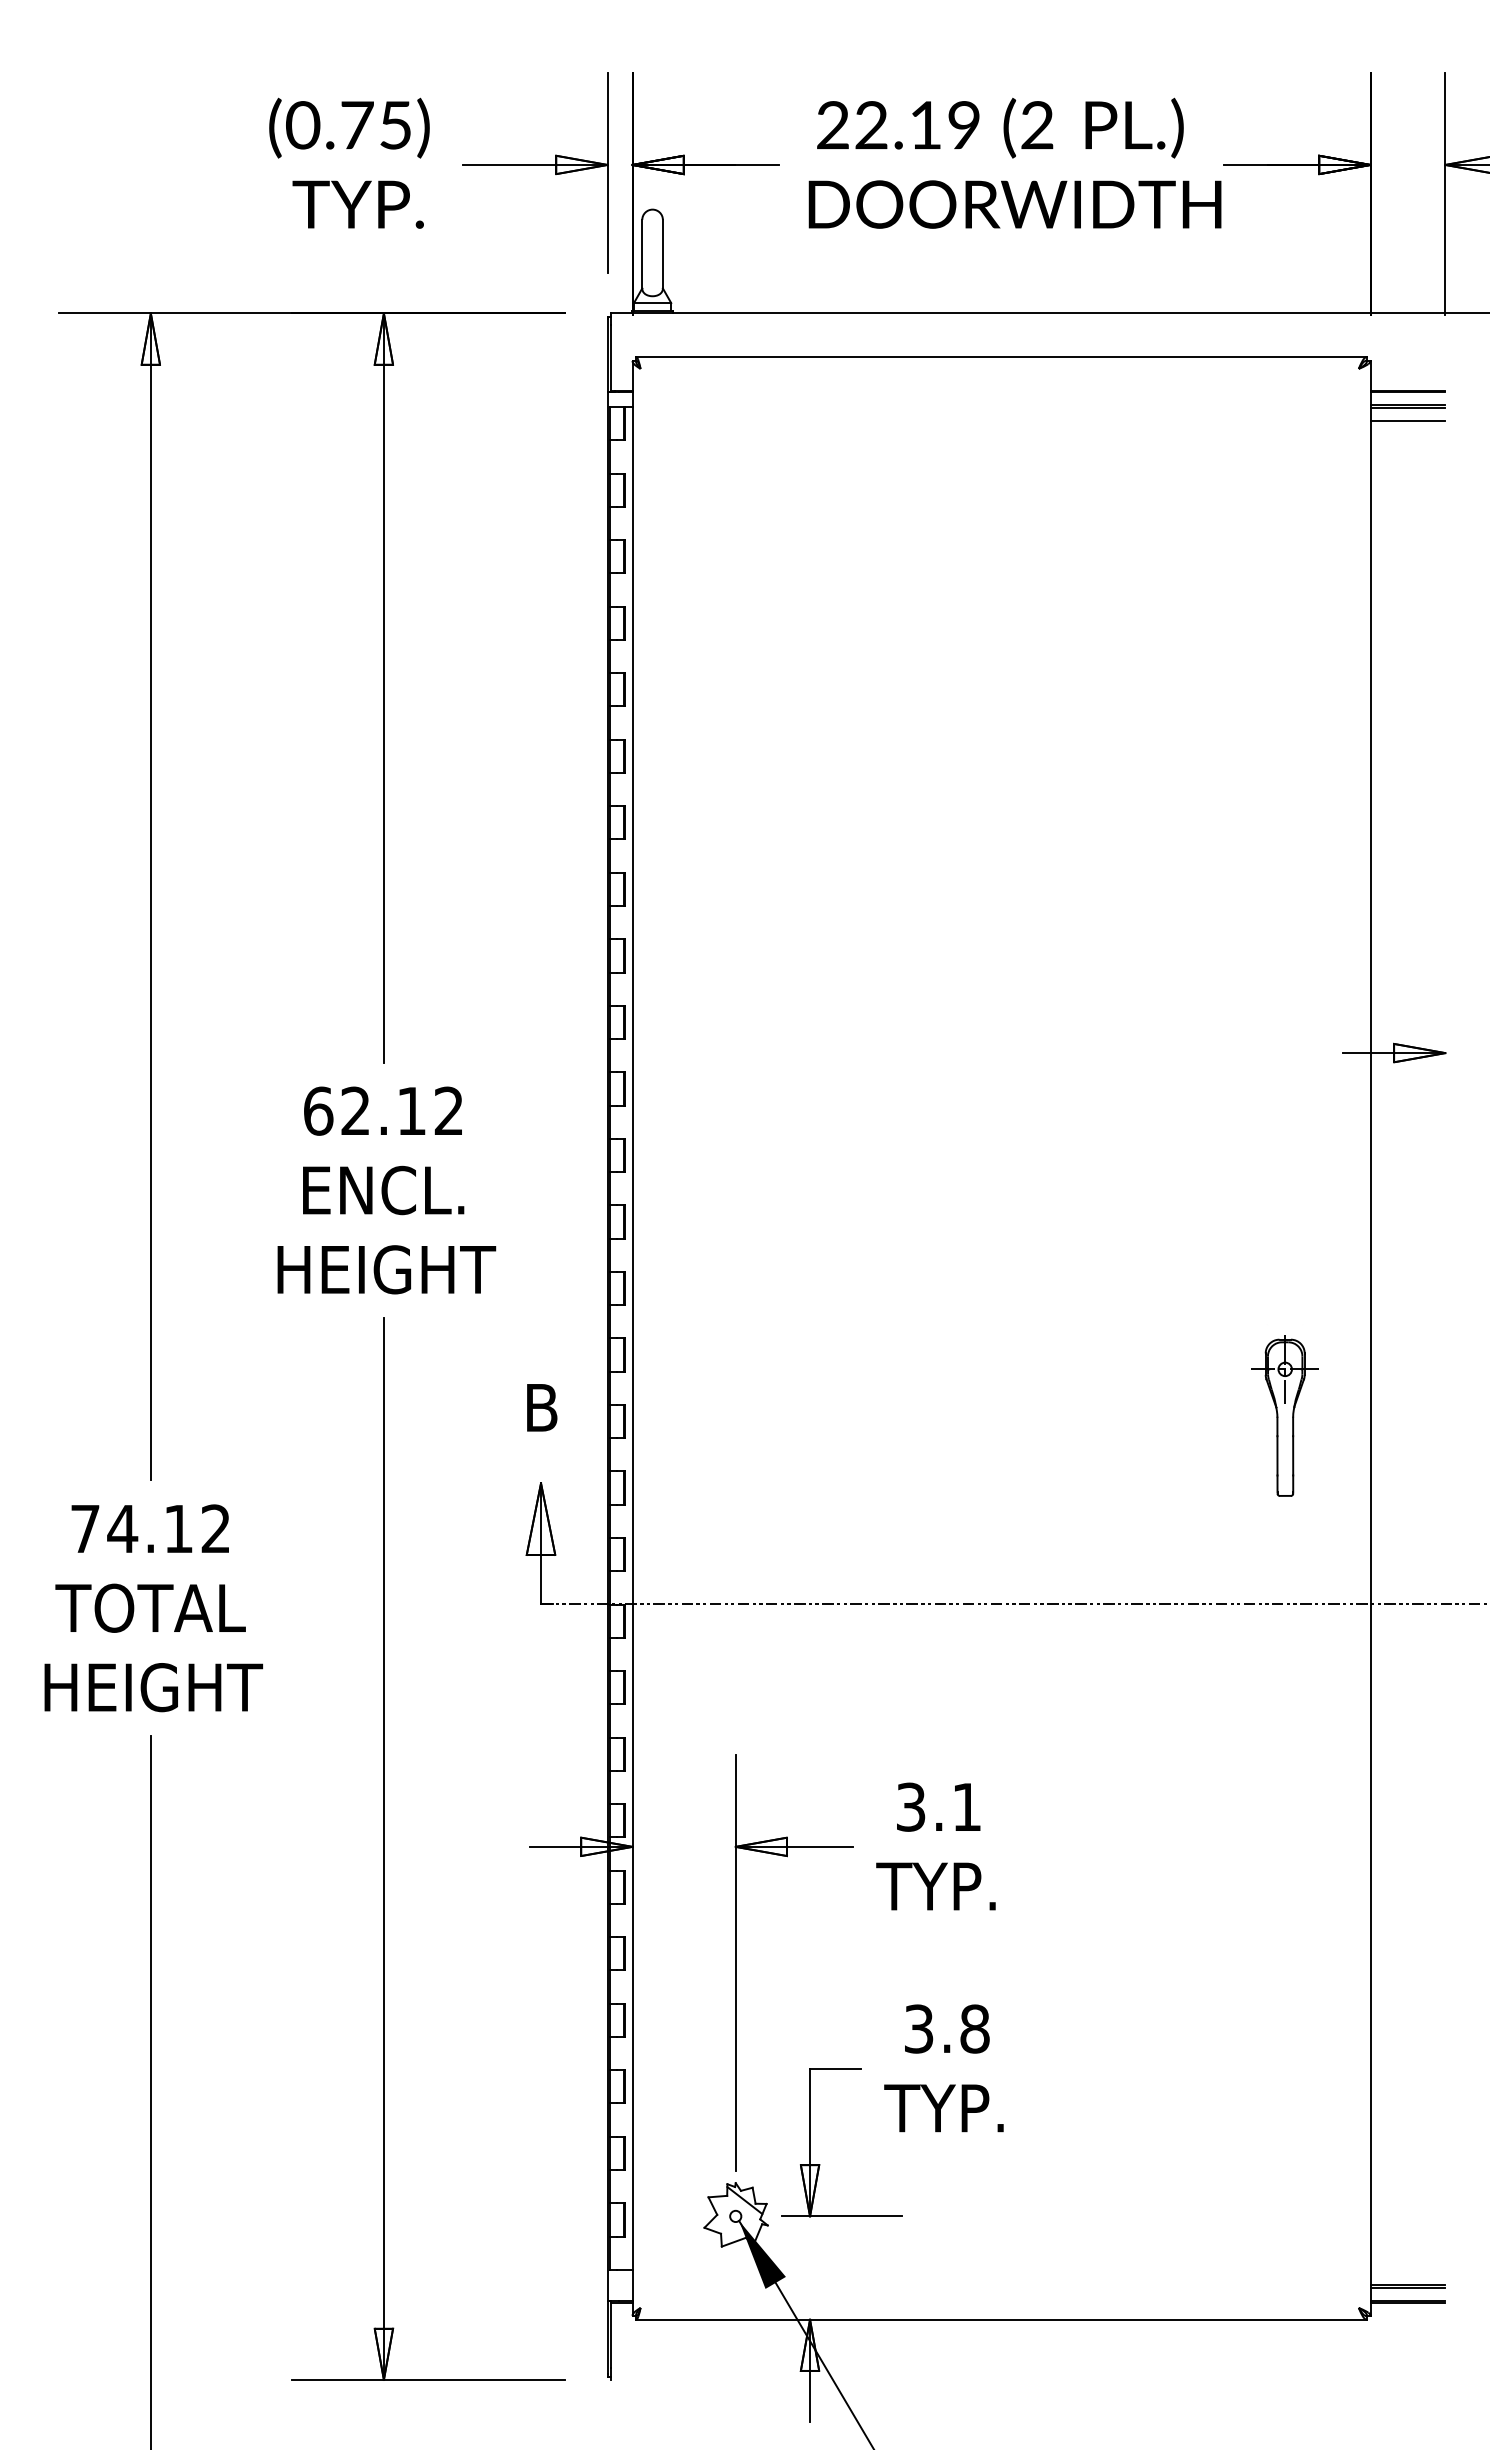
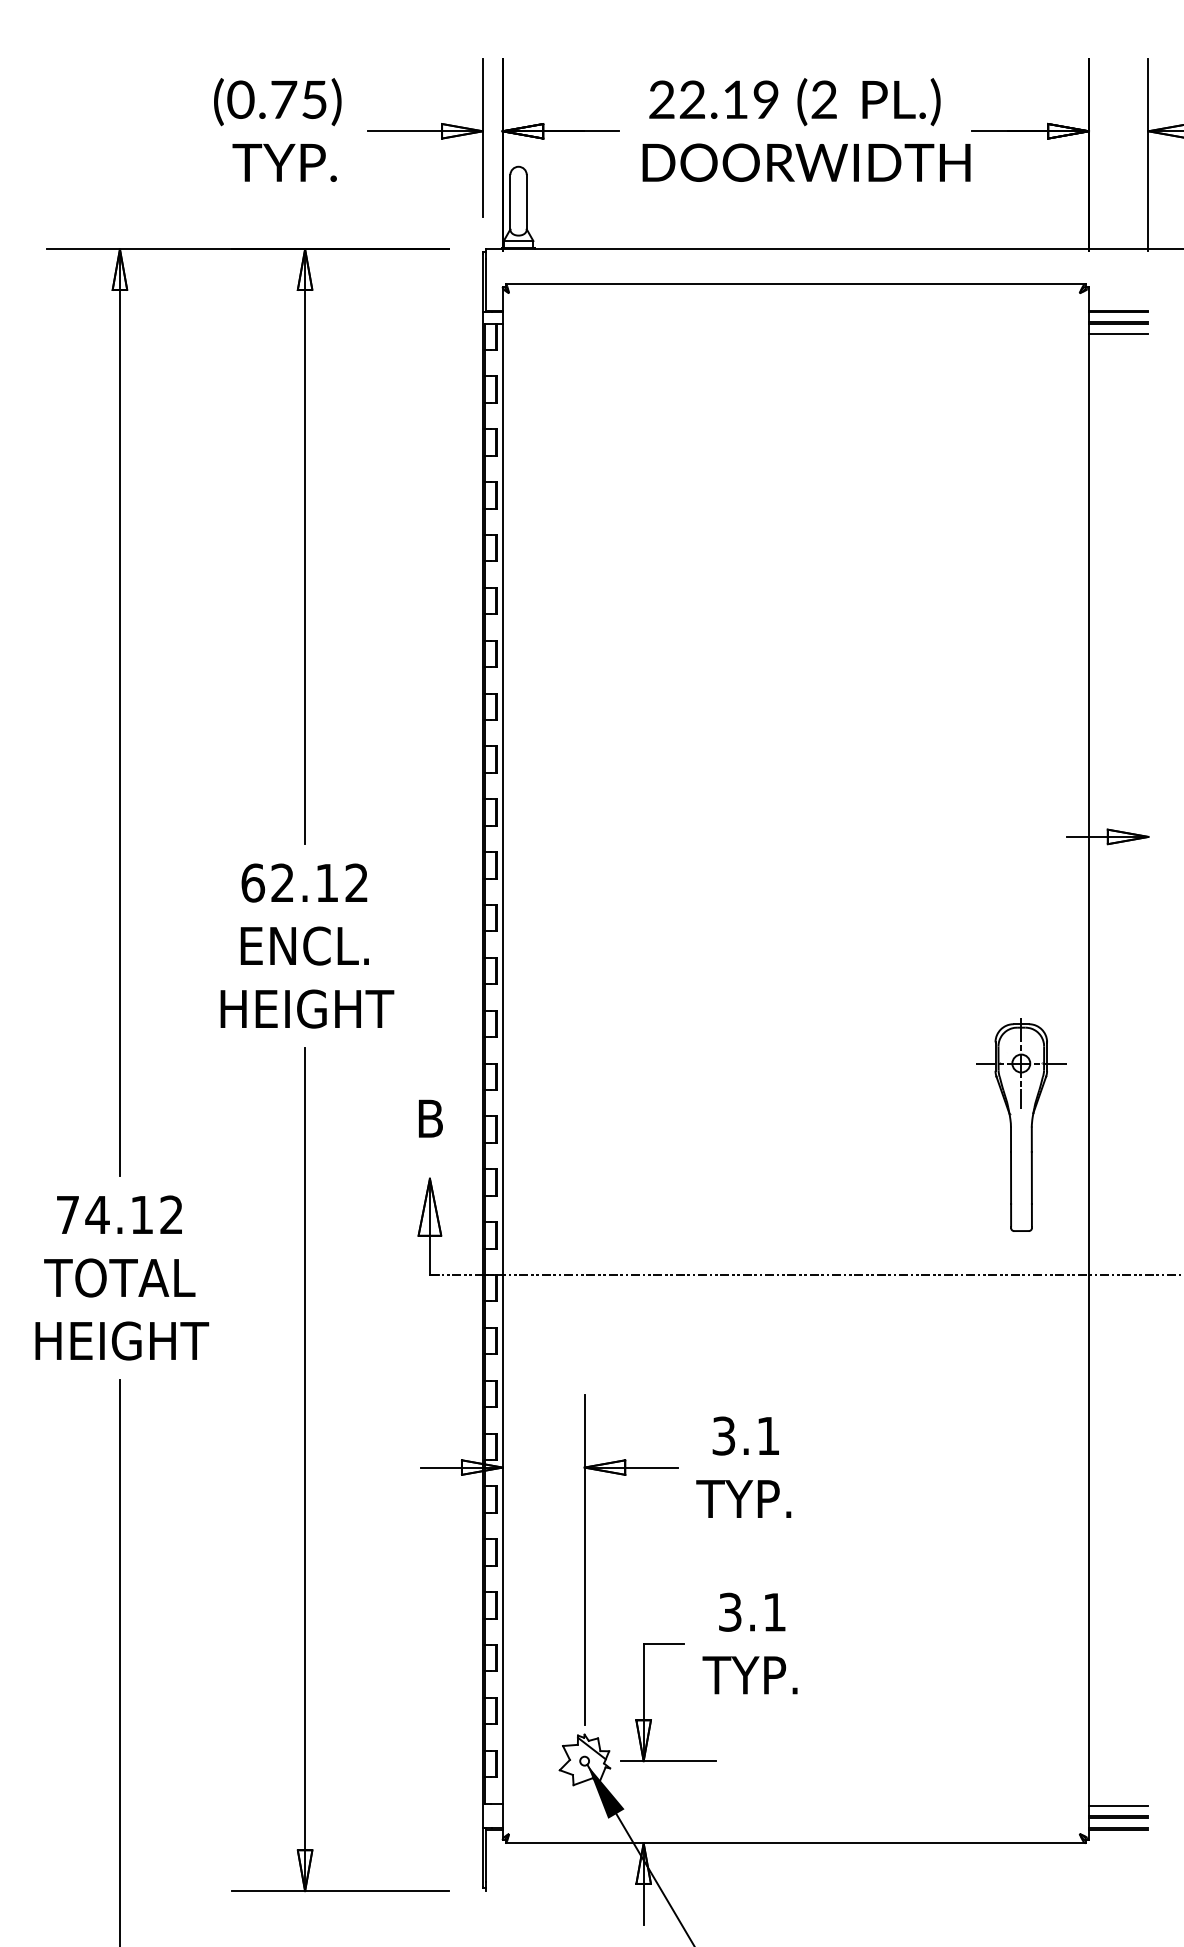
part: (1284, 1415) -> (1020, 1124), size x1.67
text: (974, 2028) -> (774, 1611), 3.8 -> 3.1
line: (1407, 2272) -> (1118, 1805), added

